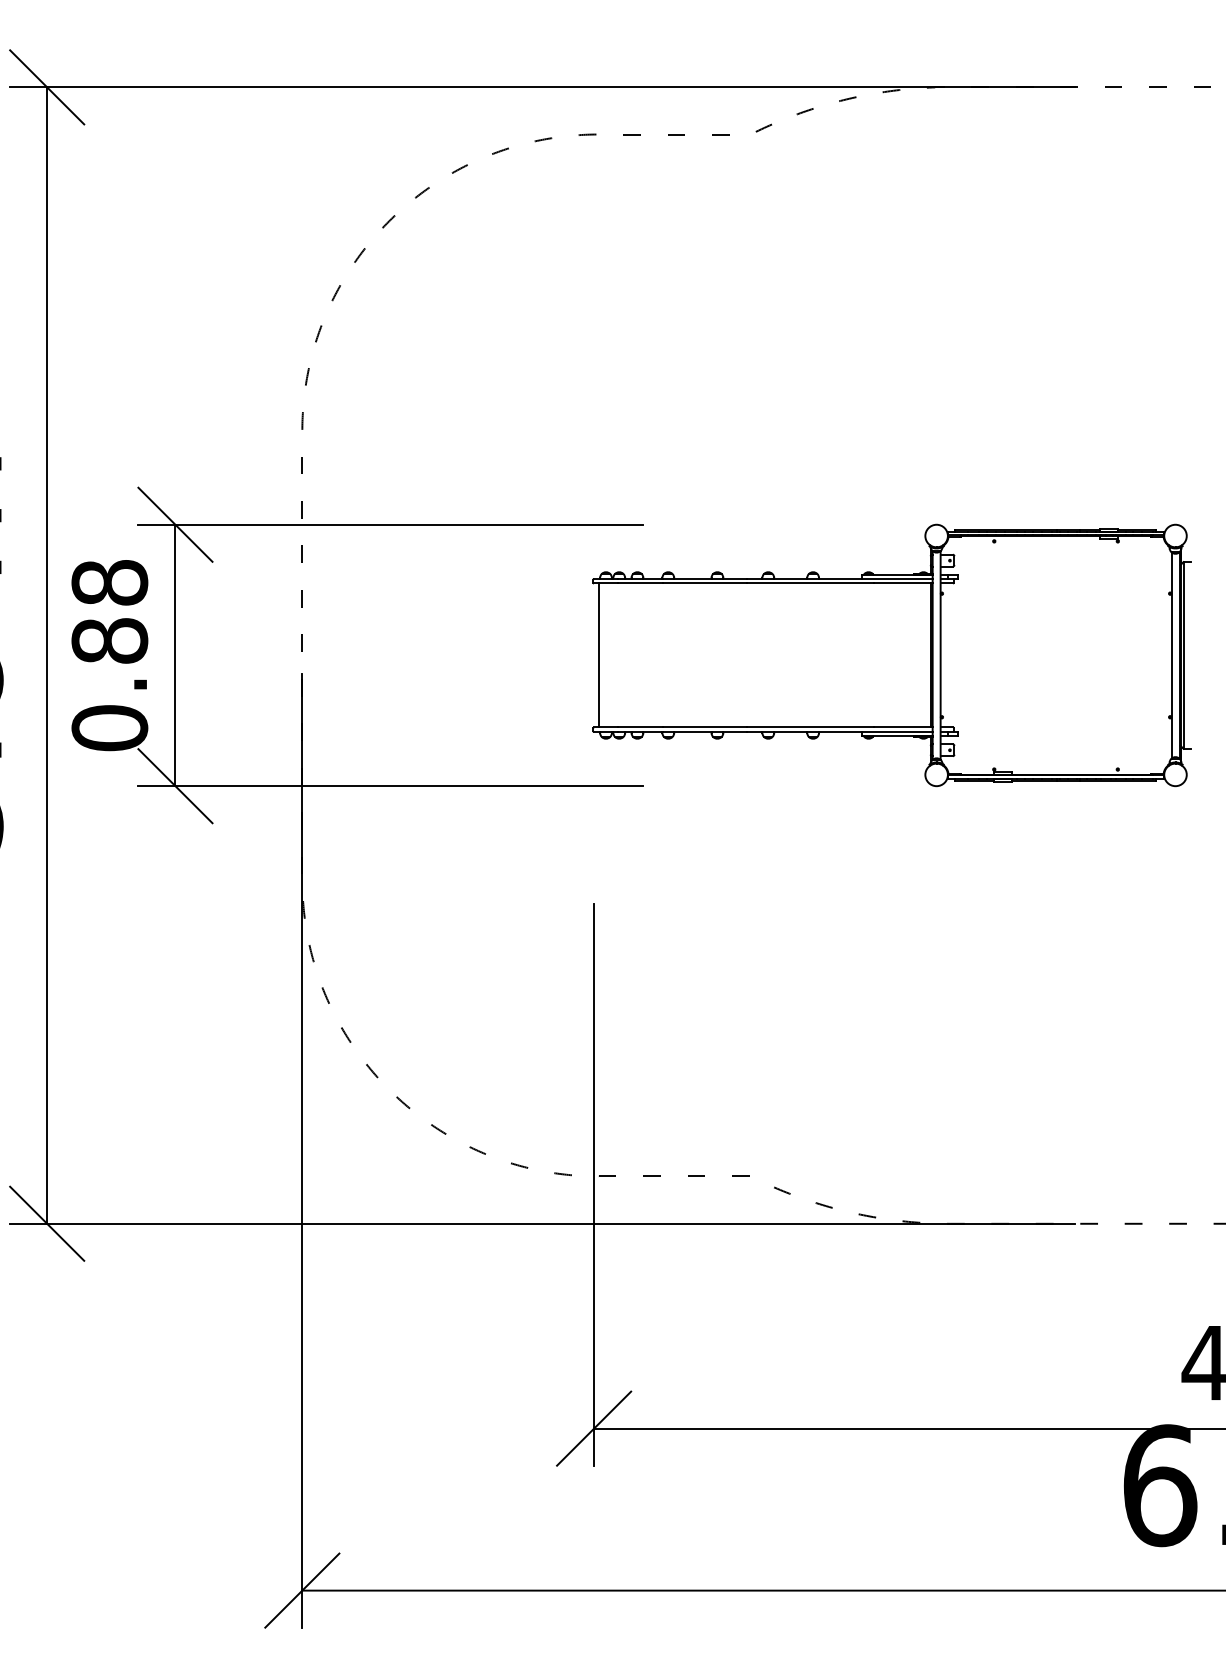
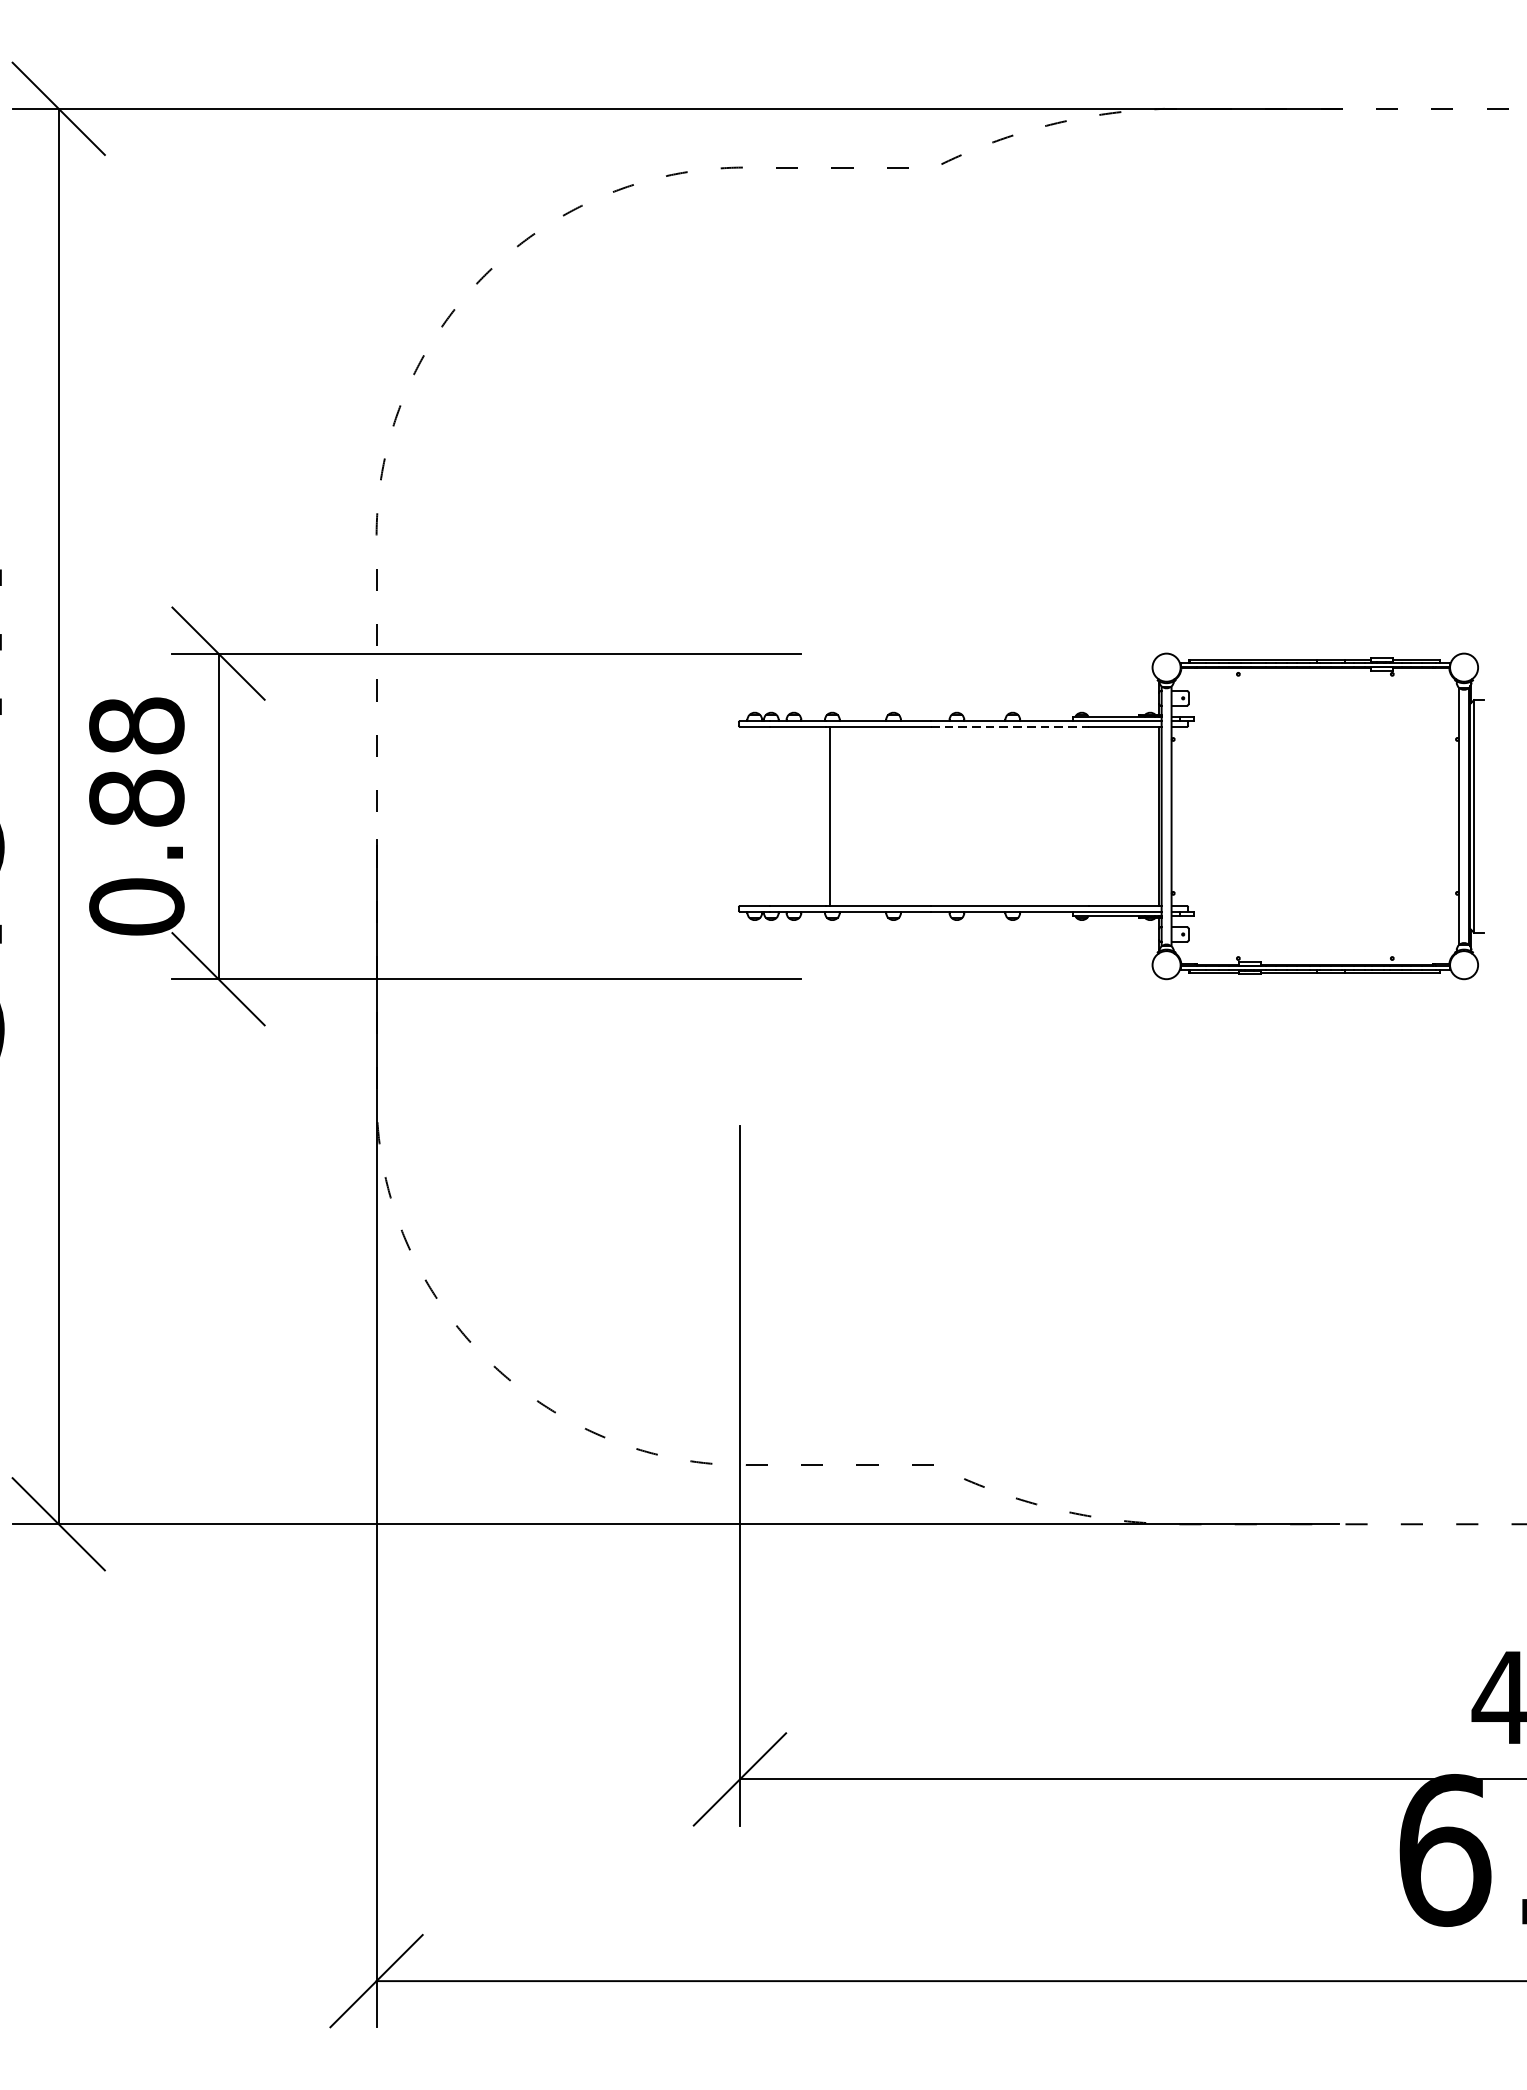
line: (810, 583) -> (1009, 726), solid -> dashed
line: (598, 655) -> (830, 816), moved

